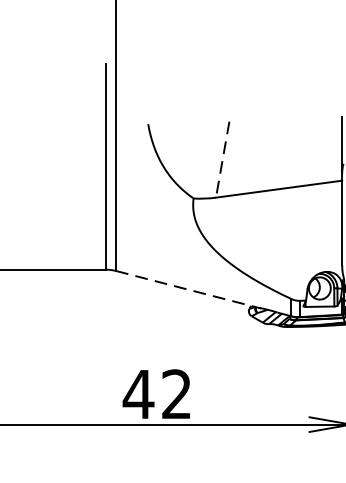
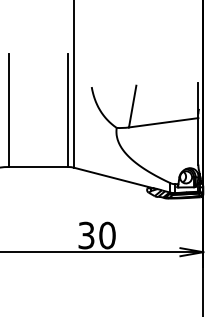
line: (222, 161) -> (132, 107), dashed -> solid
line: (189, 290) -> (114, 178), dashed -> solid
text: (156, 394) -> (96, 235), 42 -> 30

